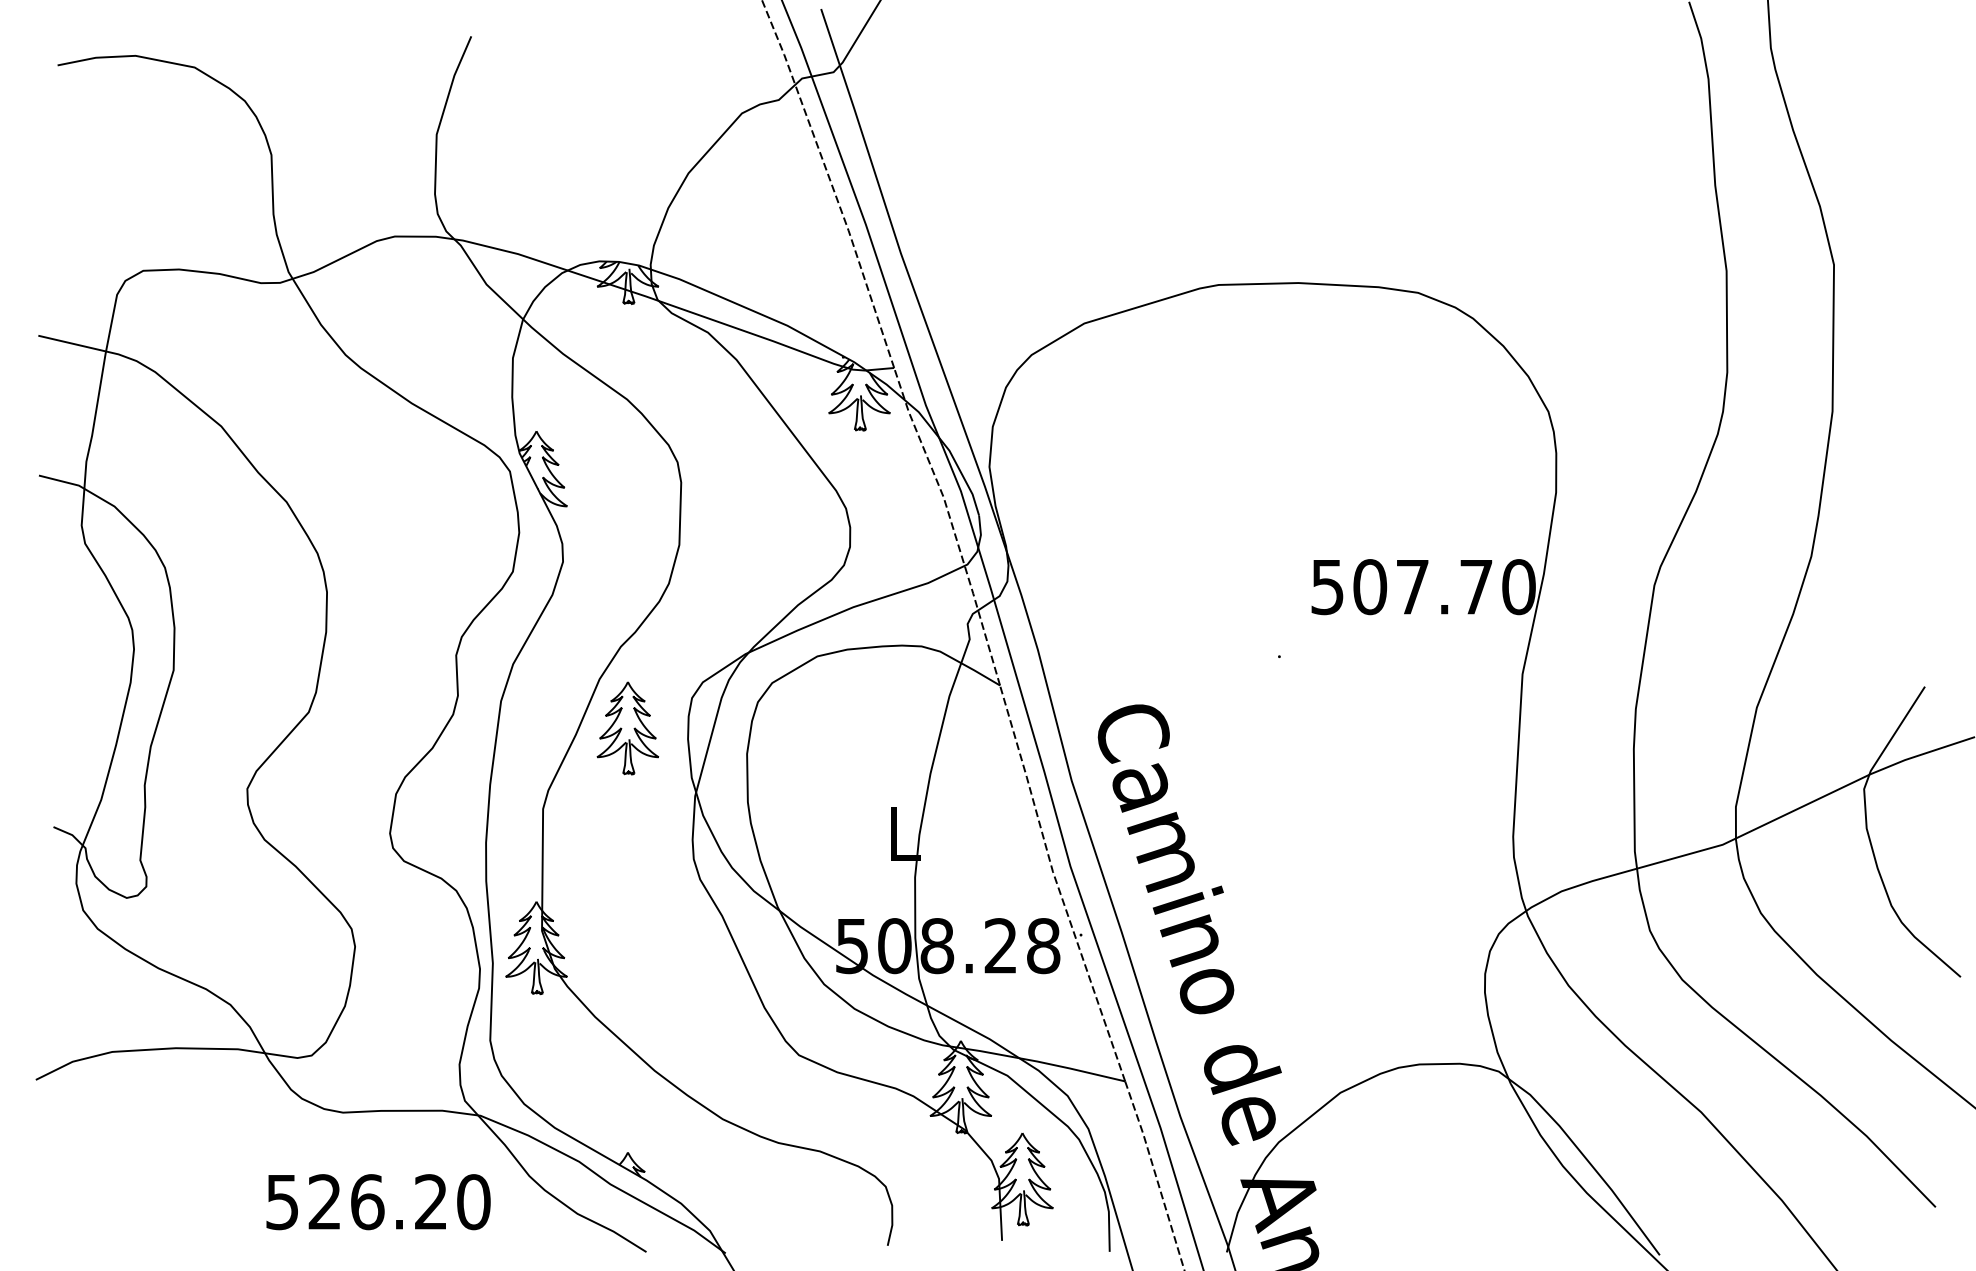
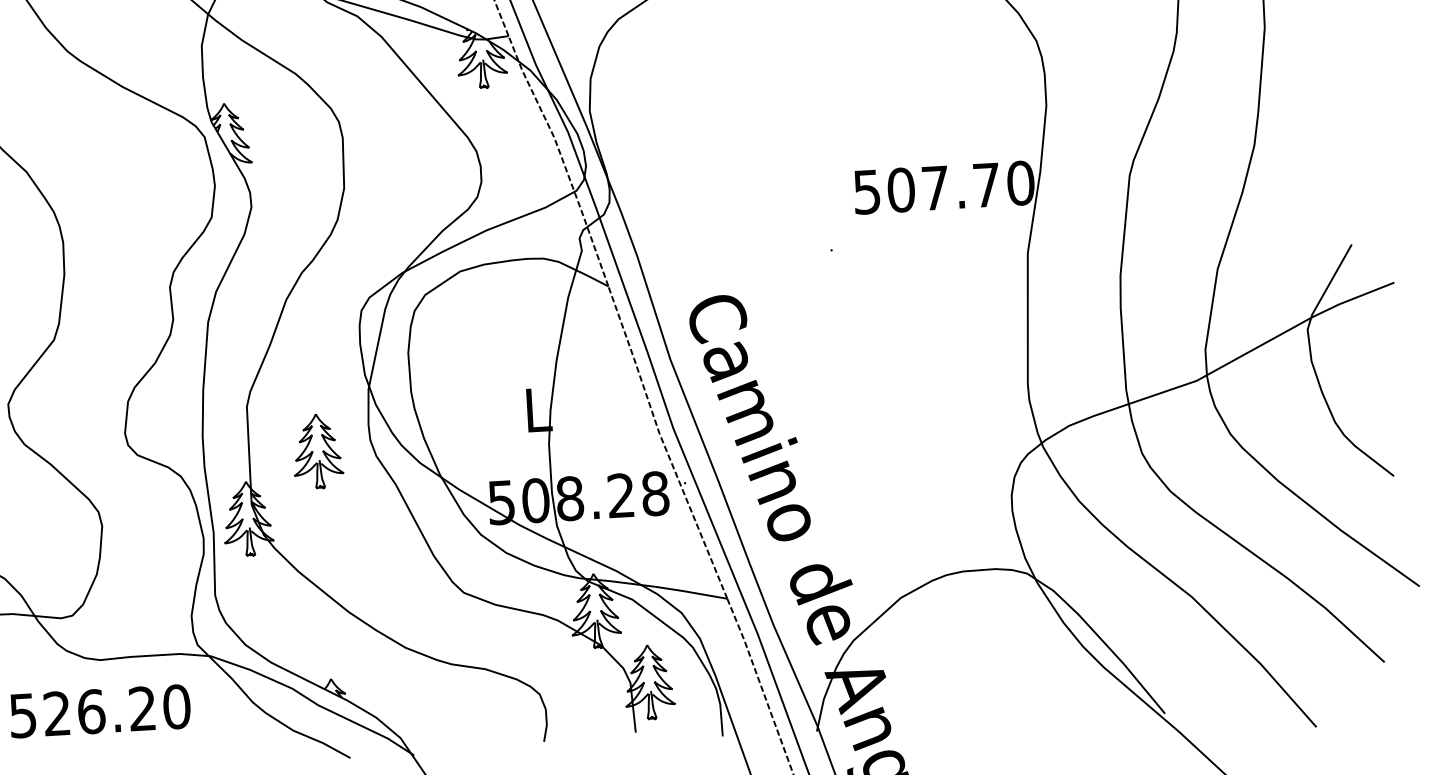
part: (627, 728) -> (317, 451), moved
text: (378, 1202) -> (100, 711), moved

